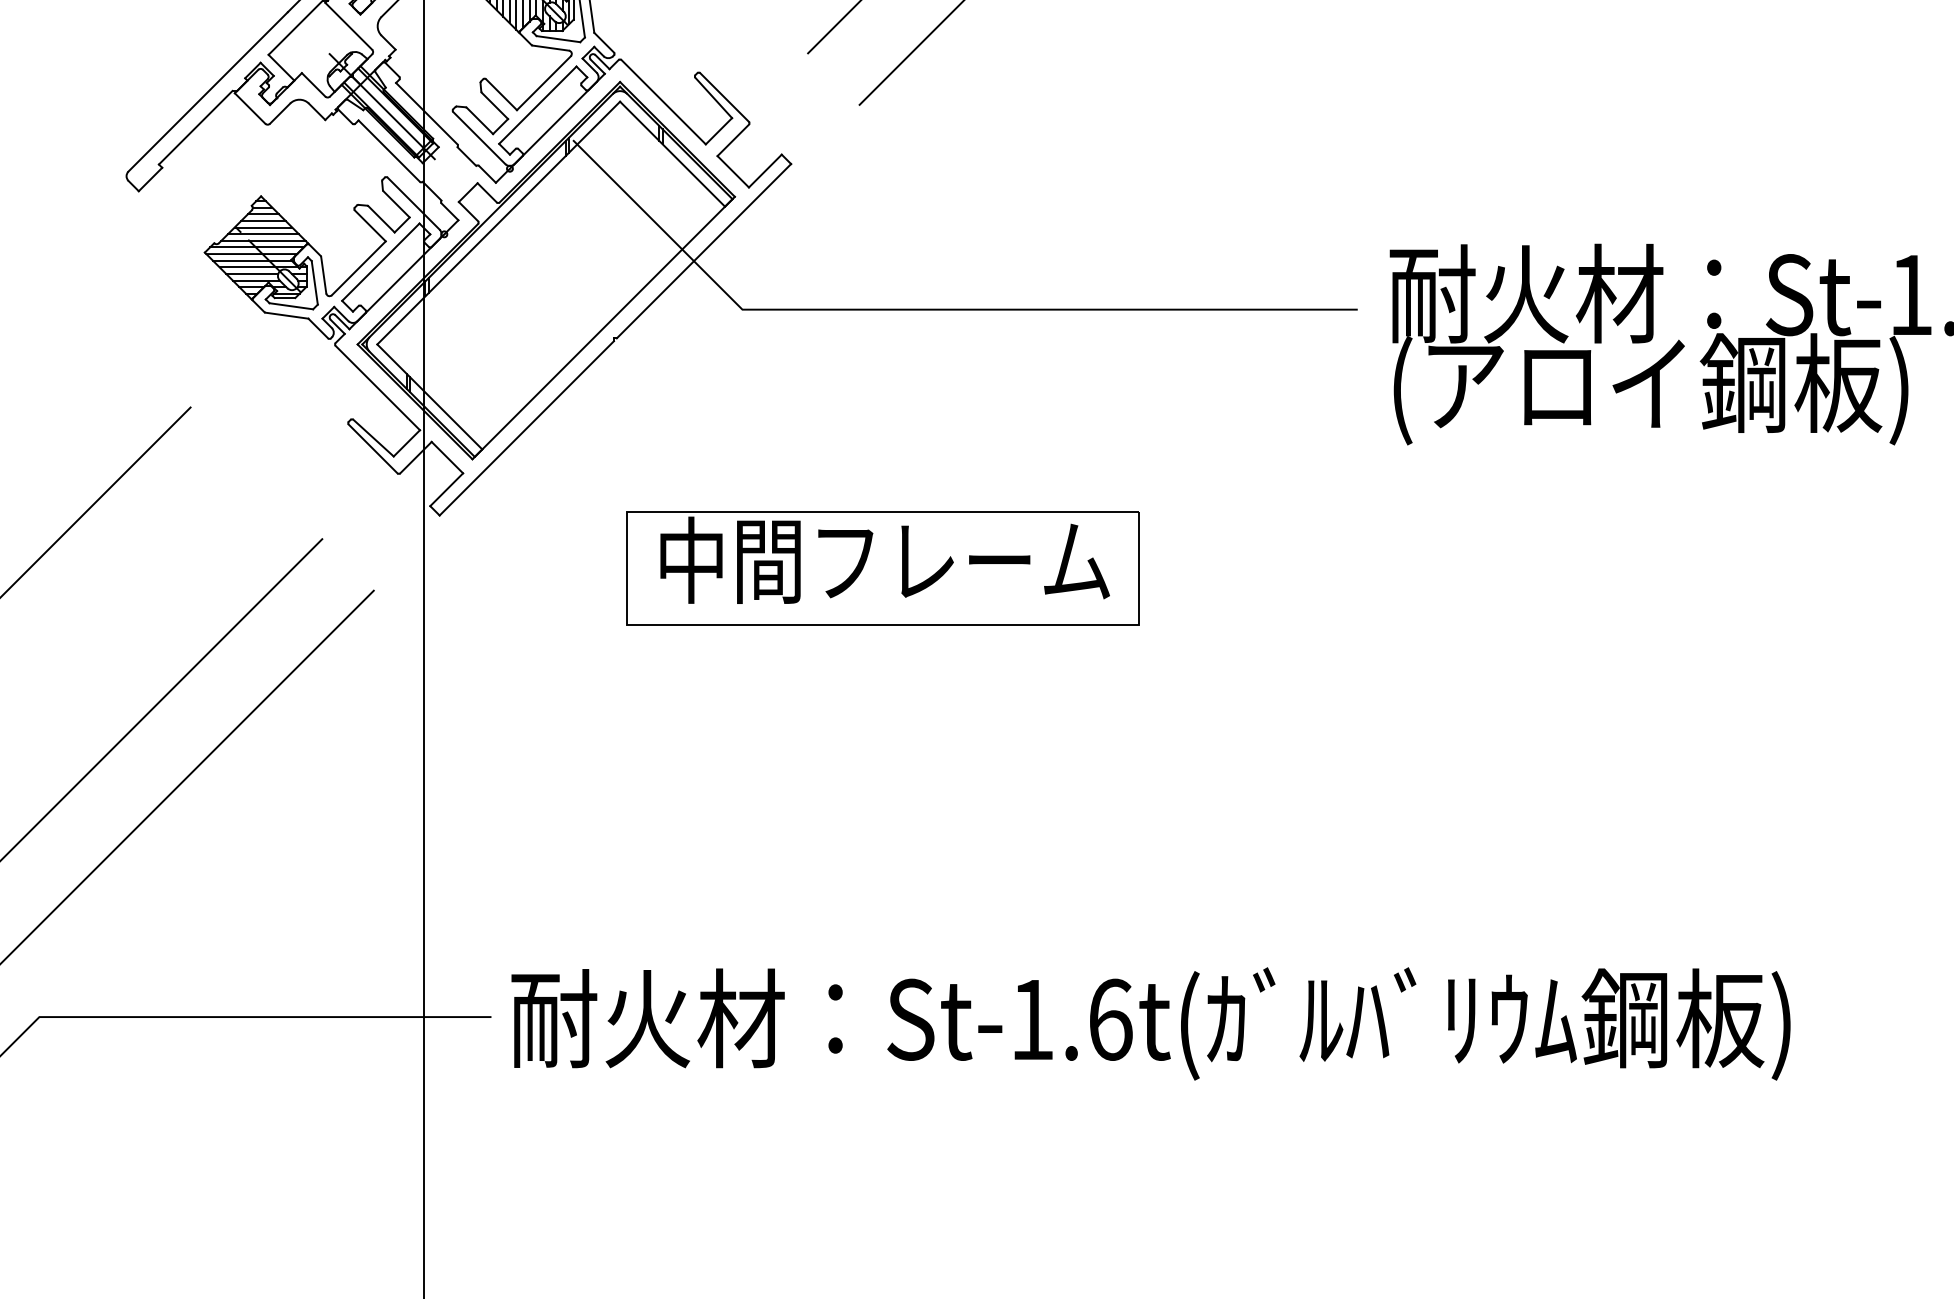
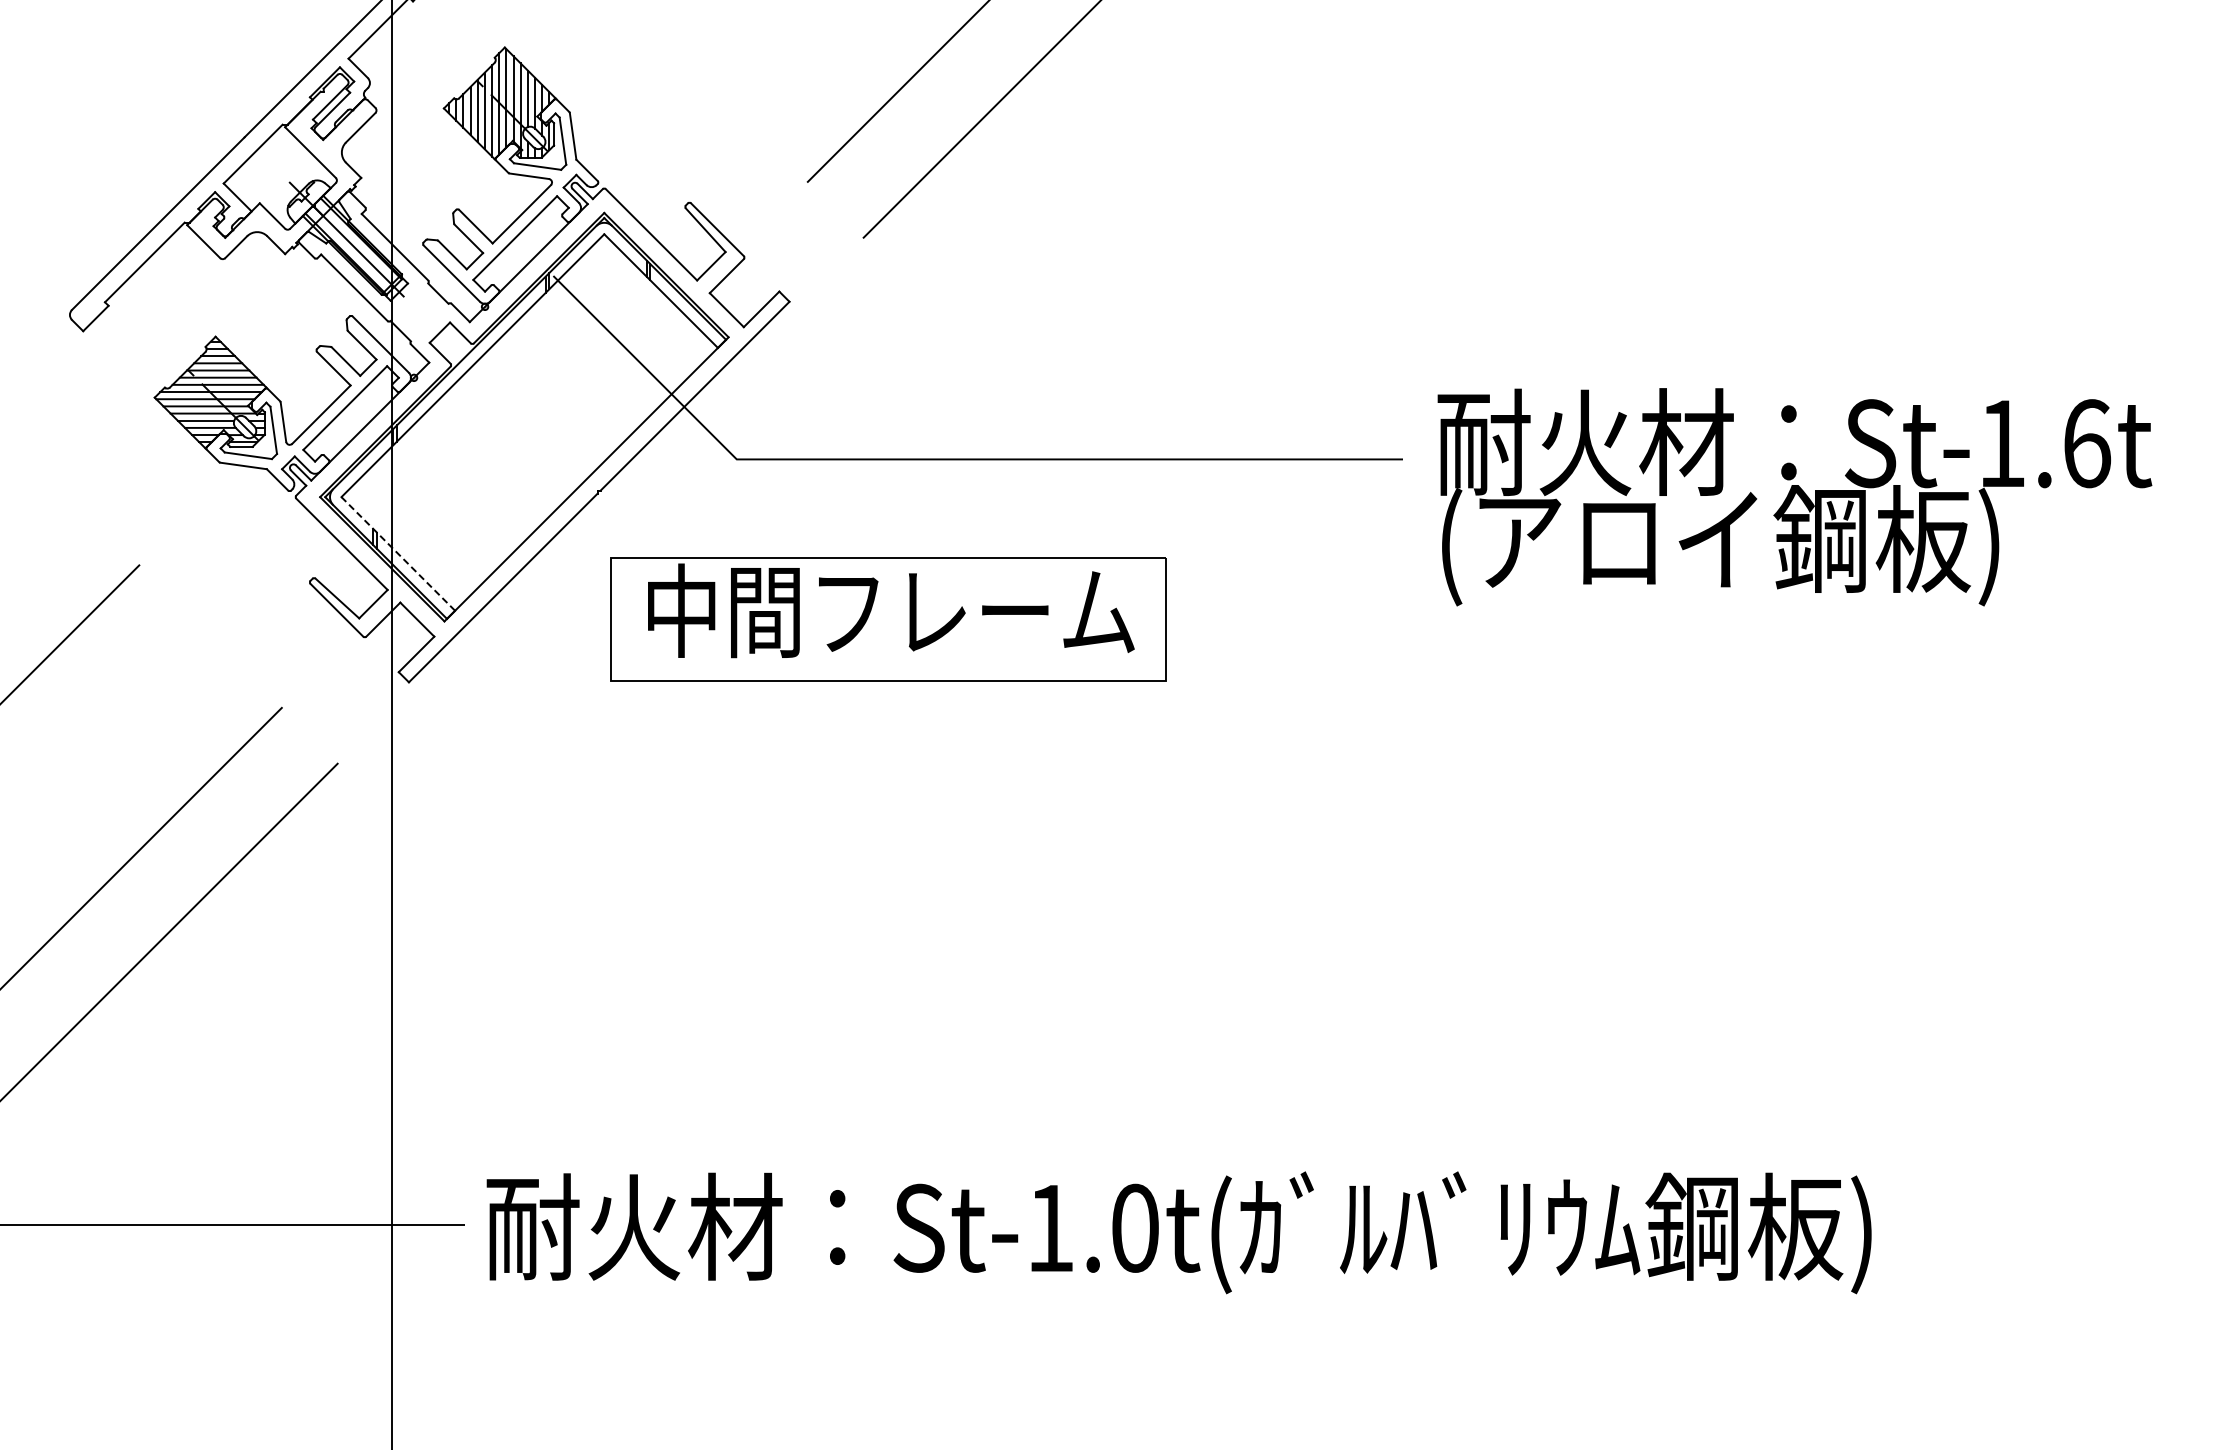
line: (429, 396) -> (397, 553), solid -> dashed
part: (882, 568) -> (888, 619), moved
text: (1110, 1019) -> (1135, 1227), St-1.6t( -> St-1.0t(

